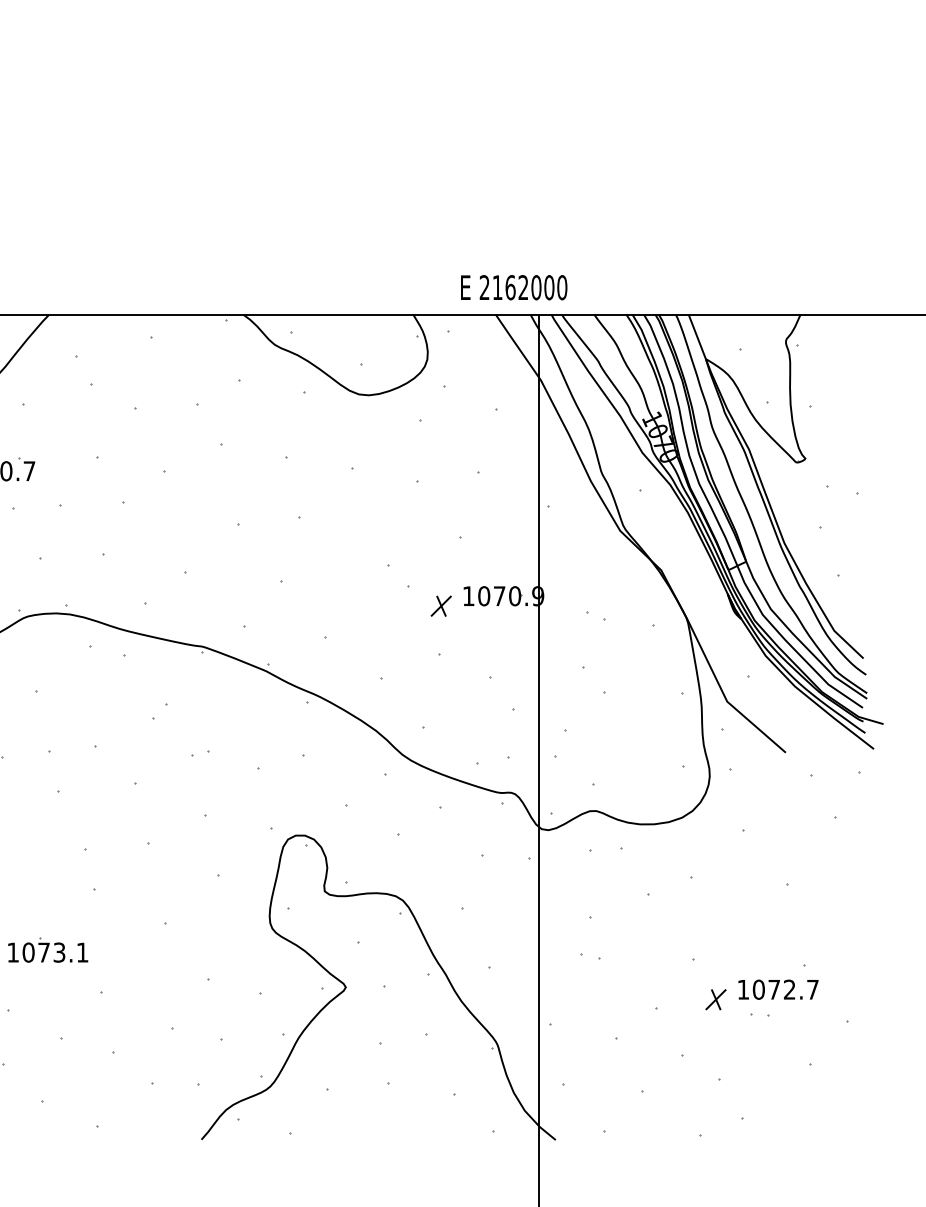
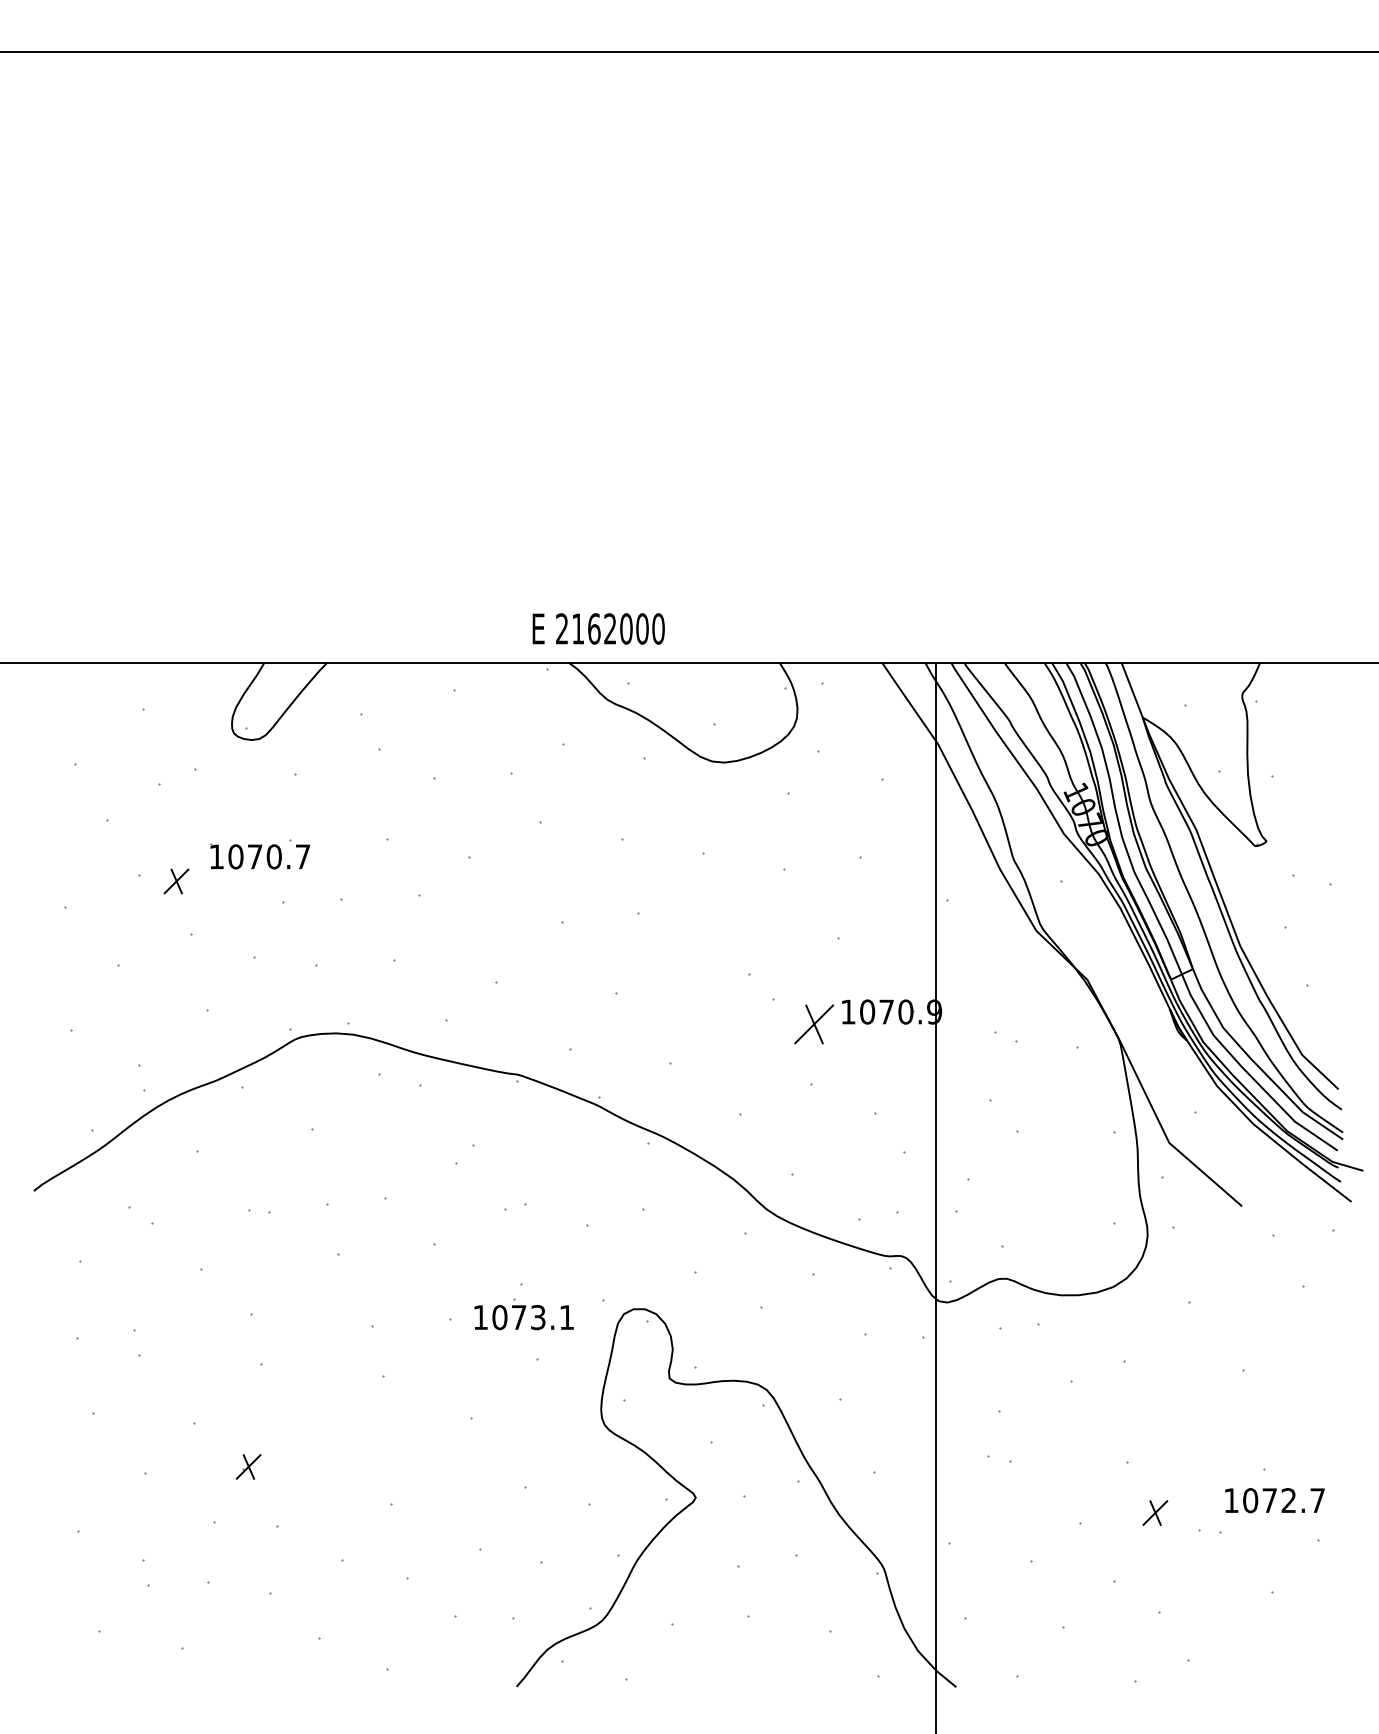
text: (513, 287) -> (598, 628), moved
part: (441, 606) -> (814, 1024), size x1.6
part: (47, 950) -> (523, 1314), moved
text: (778, 989) -> (1274, 1500), moved

